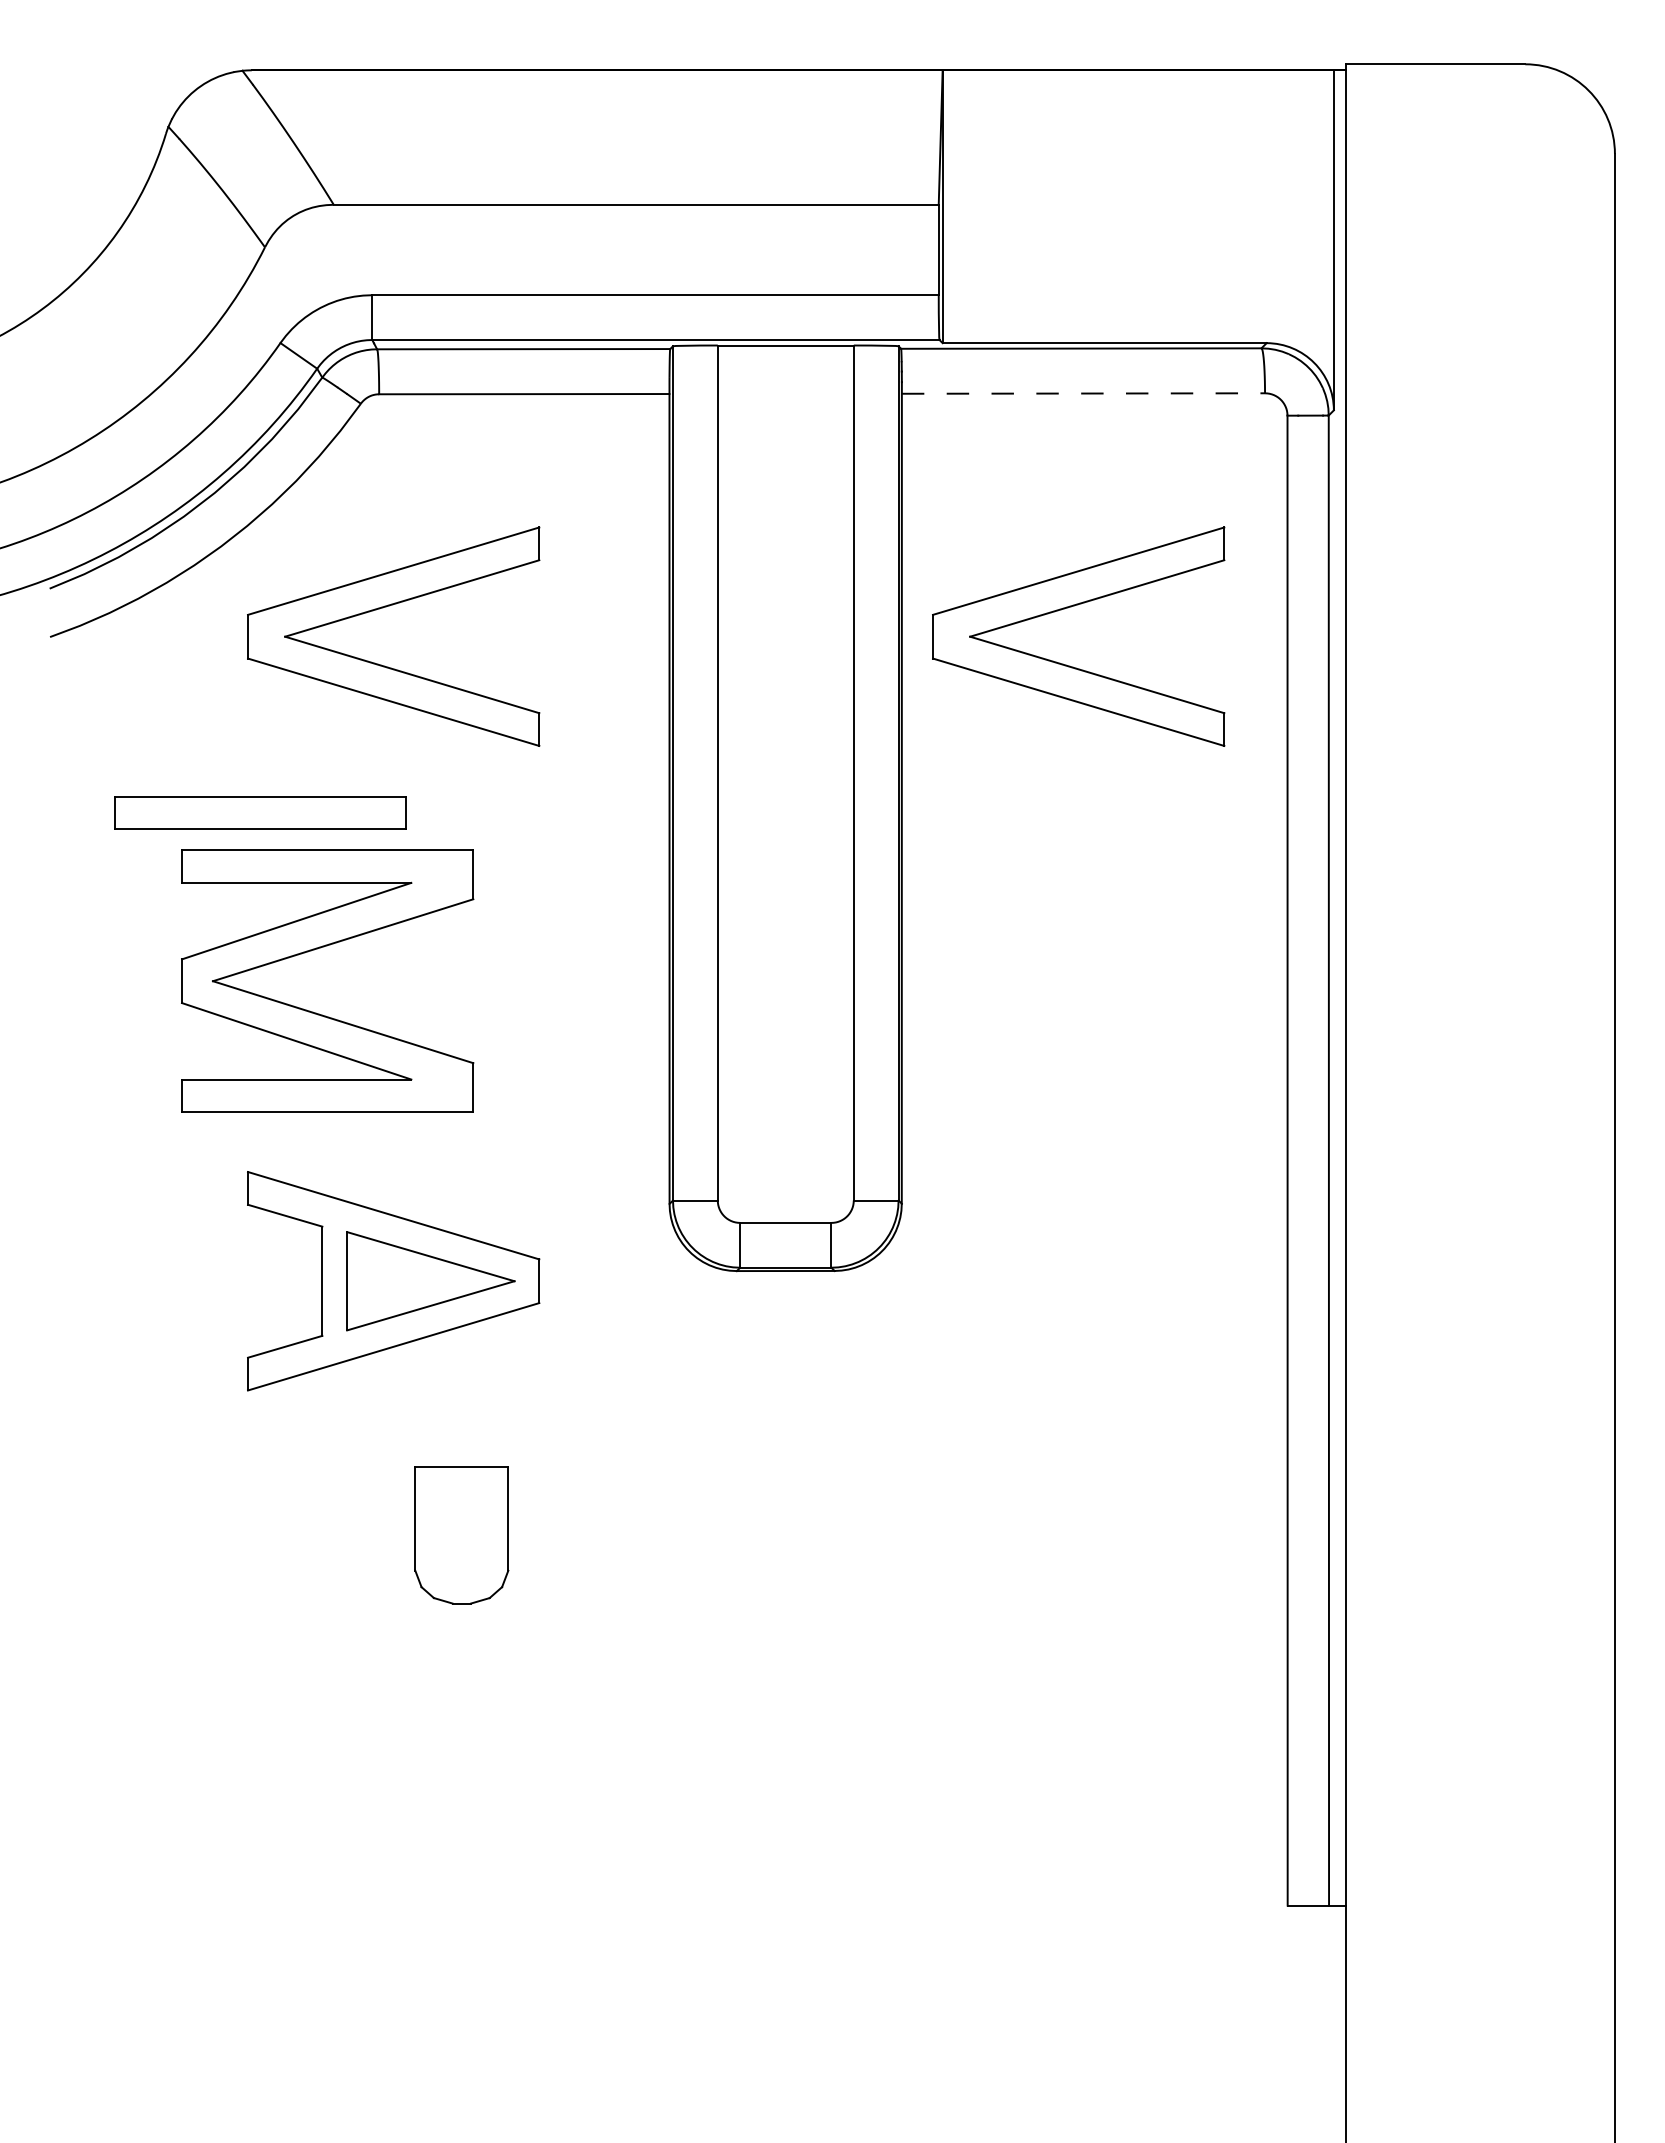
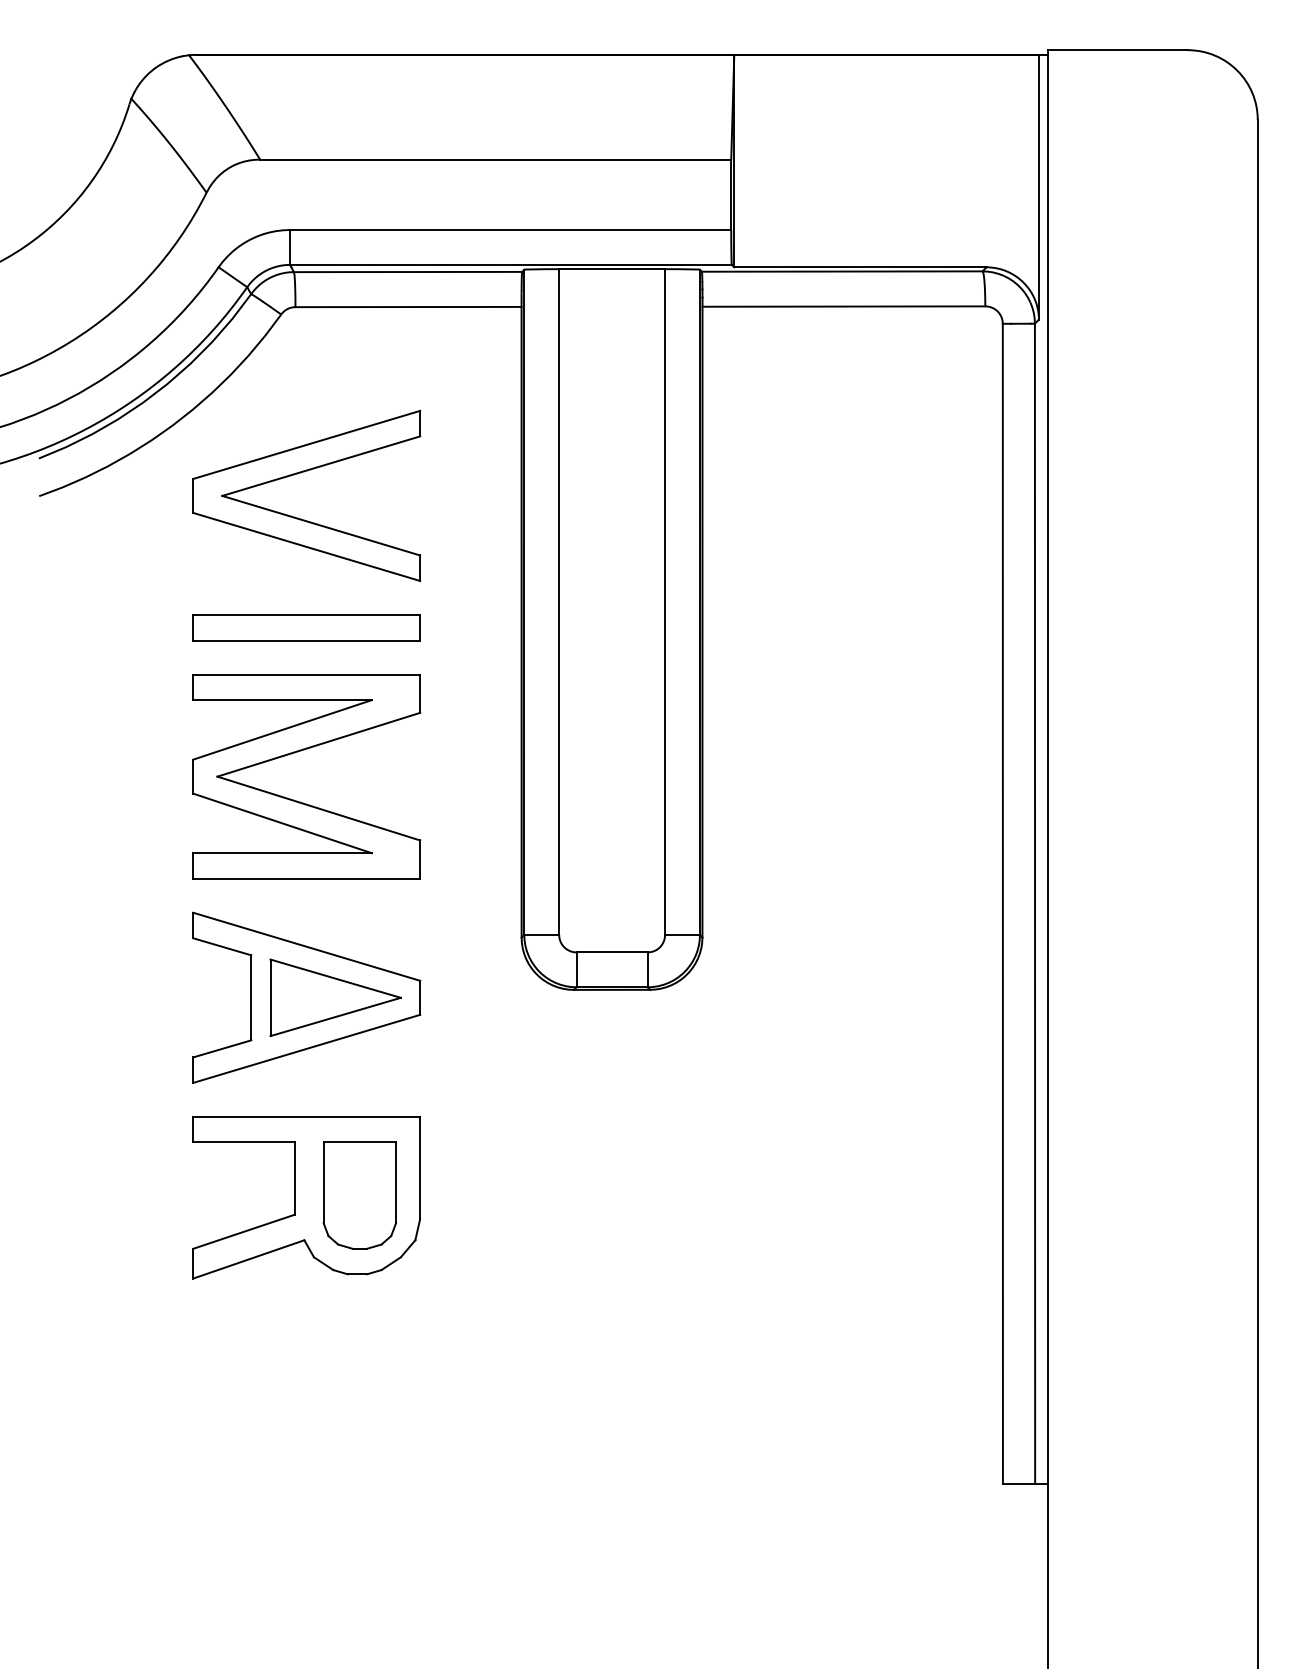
line: (1083, 393) -> (843, 306), dashed -> solid
part: (1068, 608) -> (832, 473), removed
part: (260, 812) -> (306, 627), moved
part: (317, 949) -> (298, 751), moved
part: (393, 1537) -> (306, 1197), added

